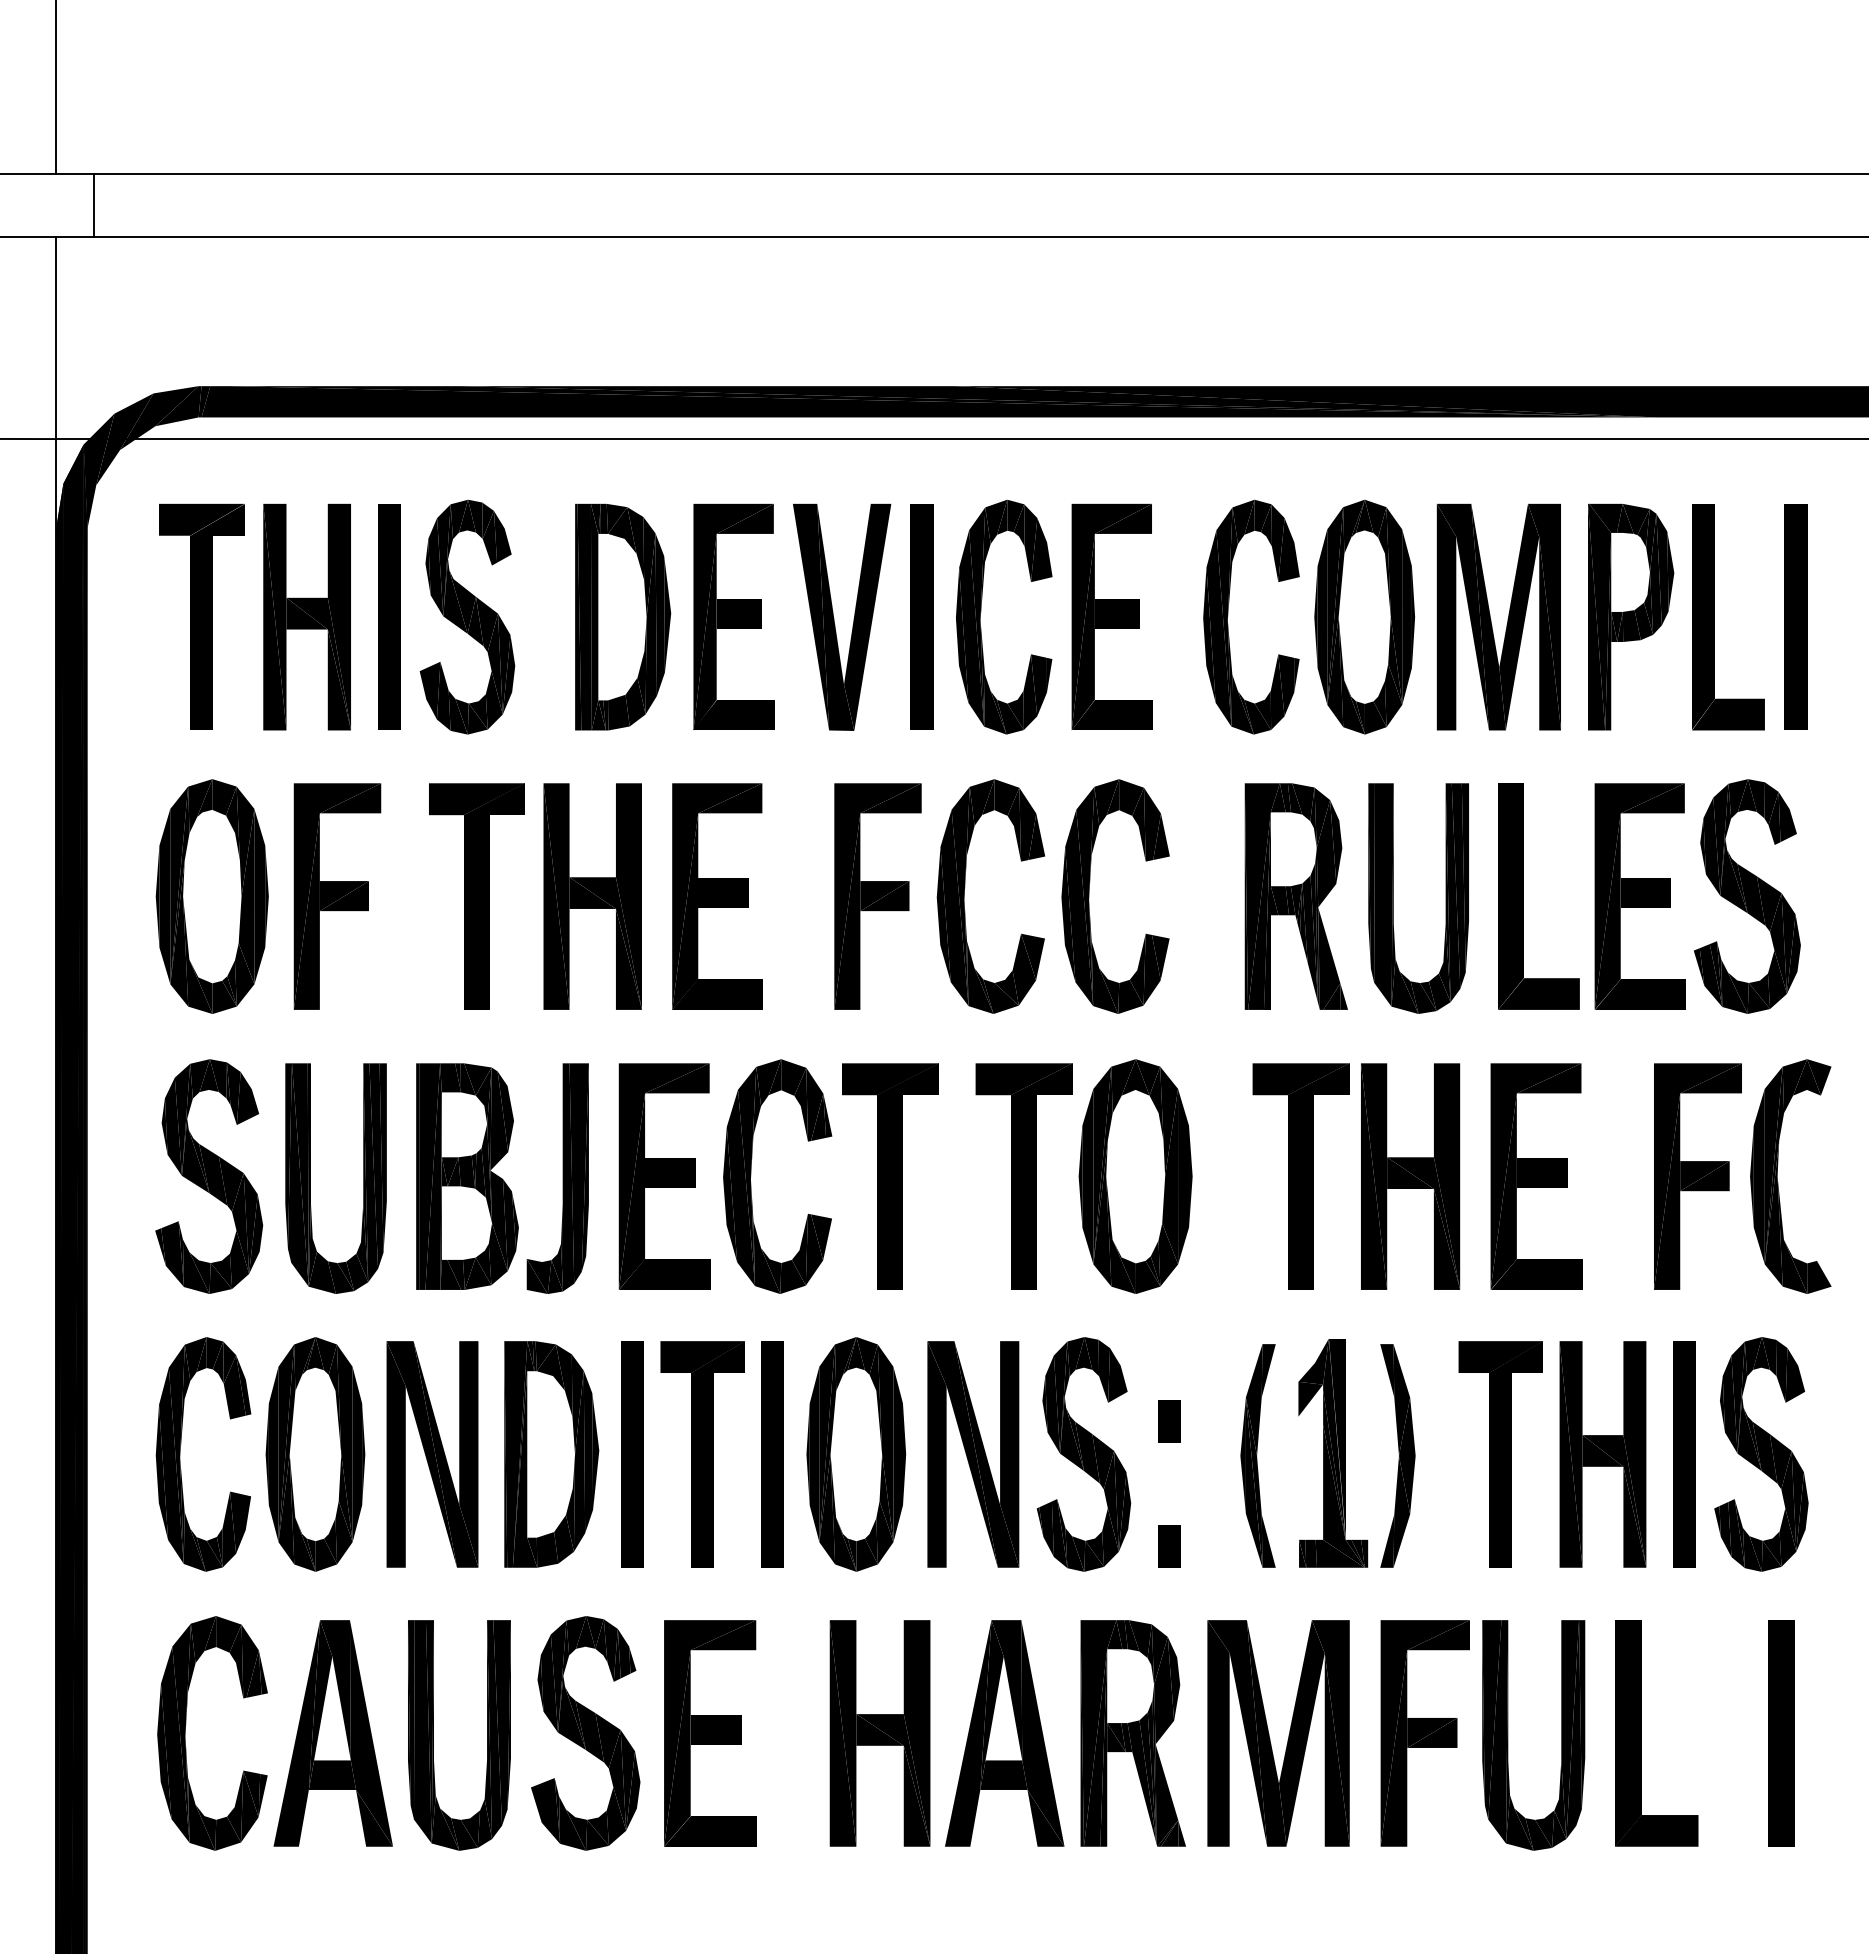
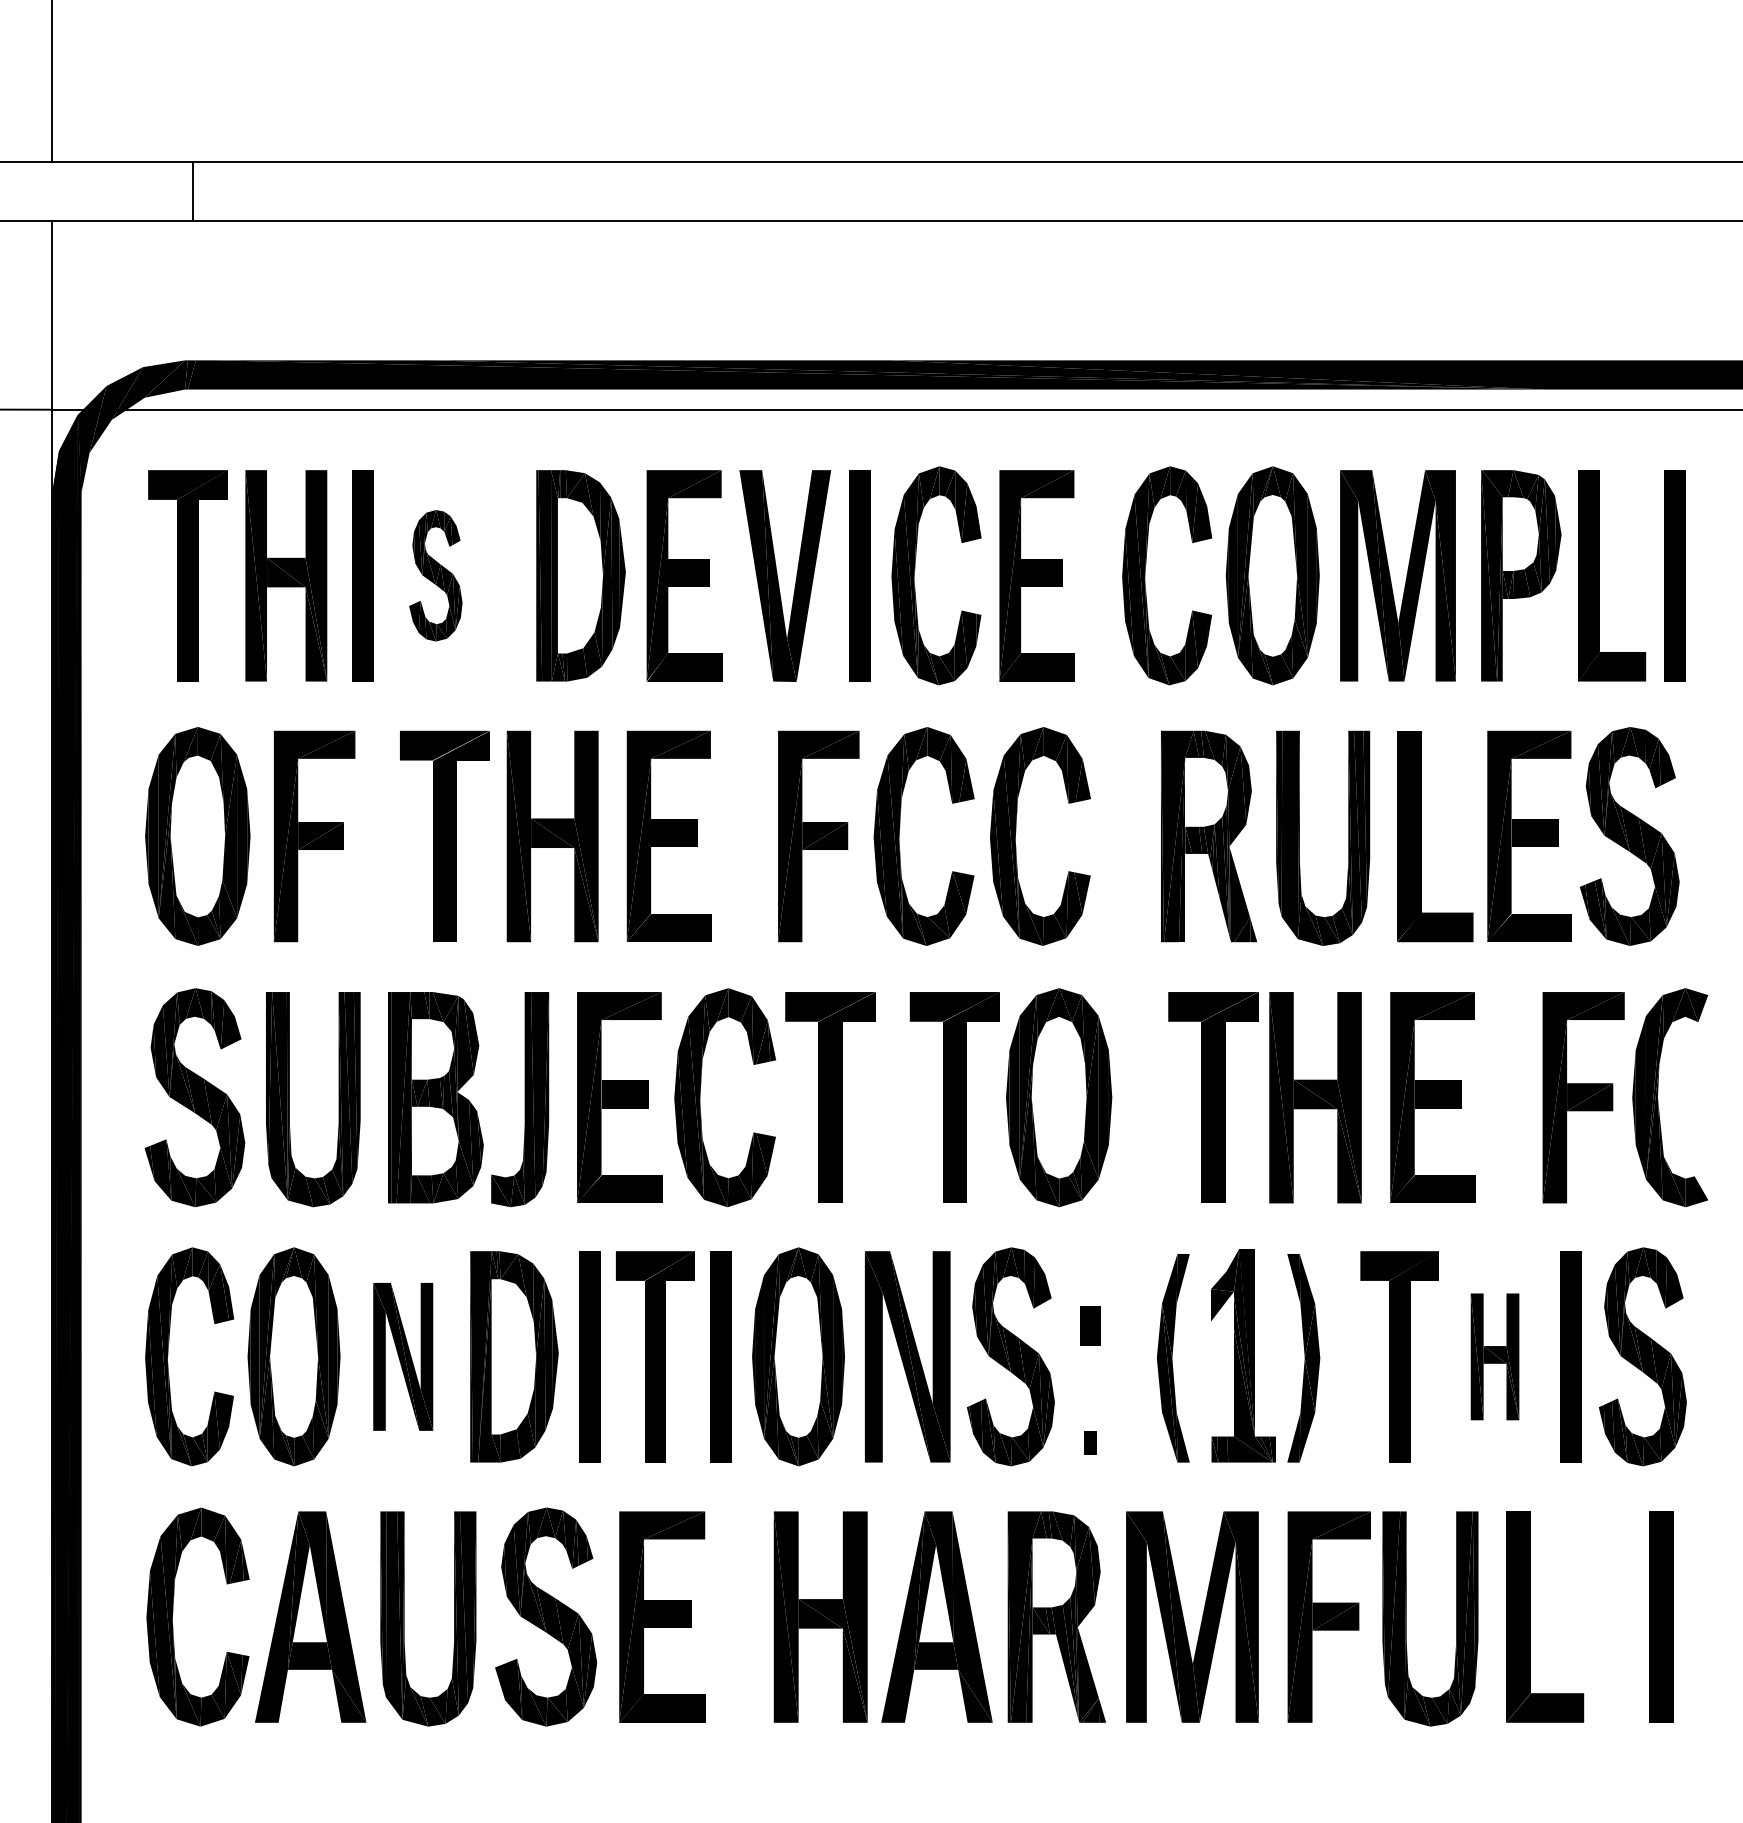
line: (94, 205) -> (193, 191), moved
part: (467, 616) -> (435, 575), size x0.6
part: (432, 1454) -> (403, 1356), size x0.7
part: (1602, 1454) -> (1494, 1356), size x0.6
part: (1169, 1546) -> (1090, 1442), size x0.6

